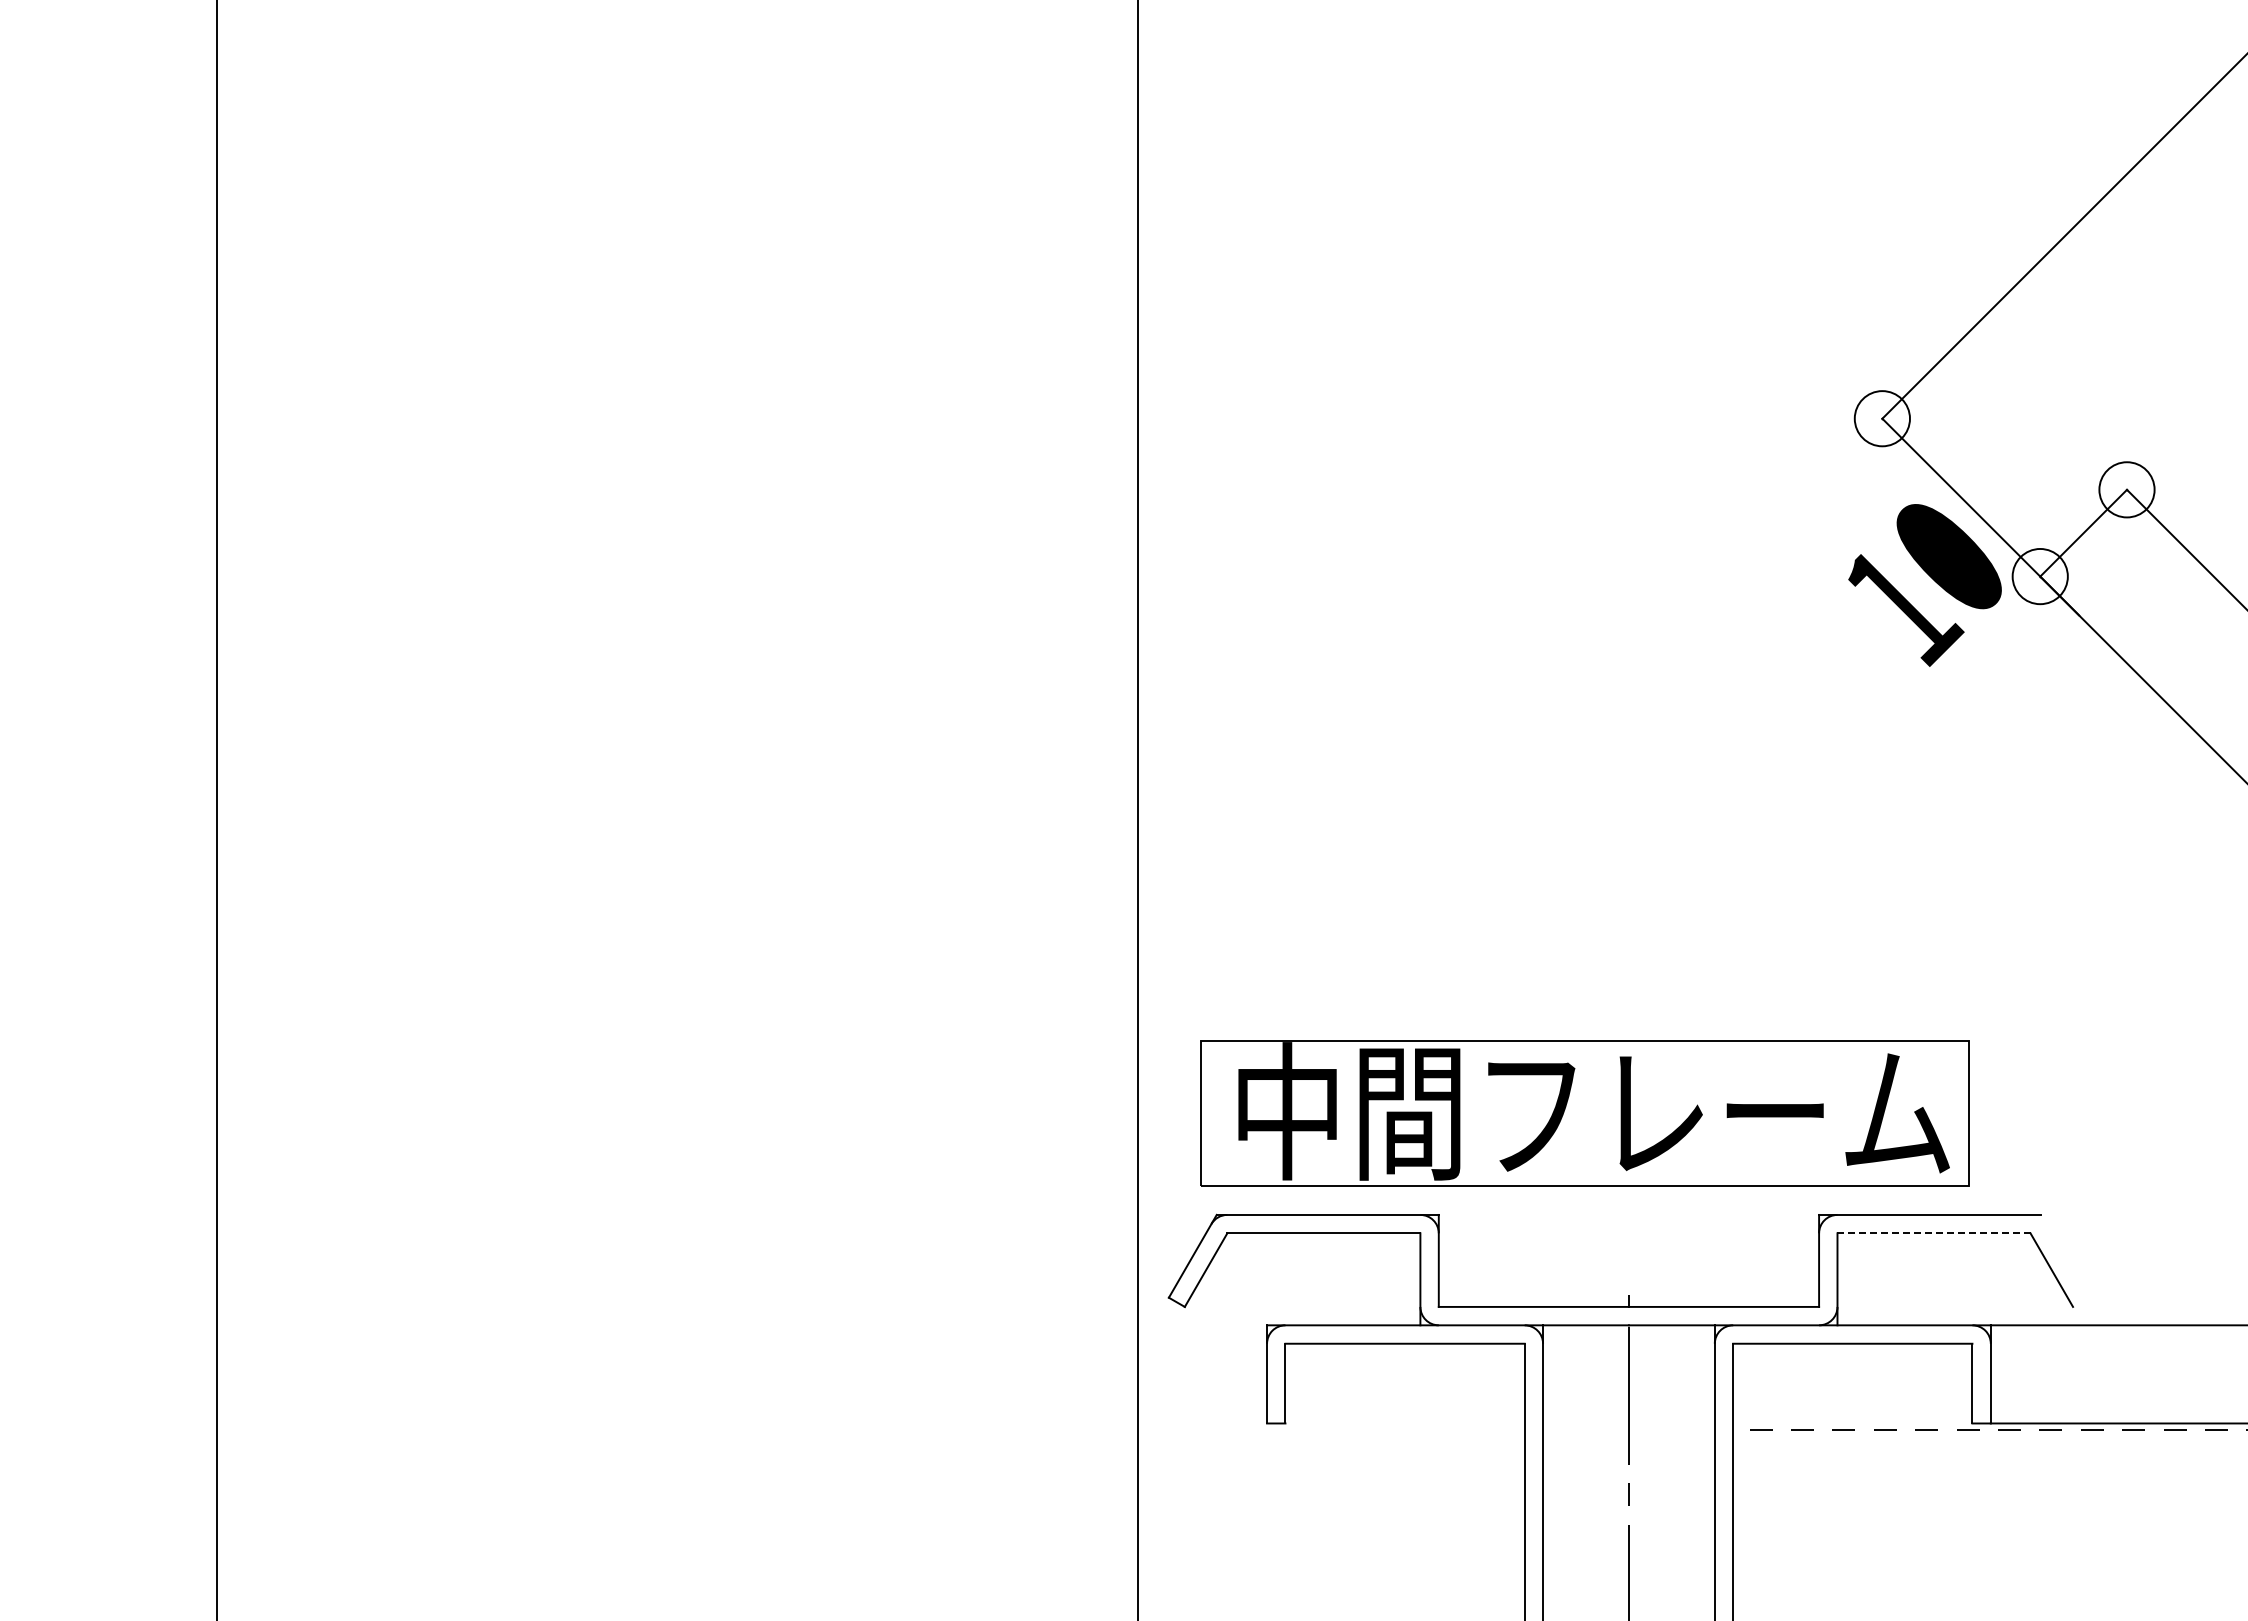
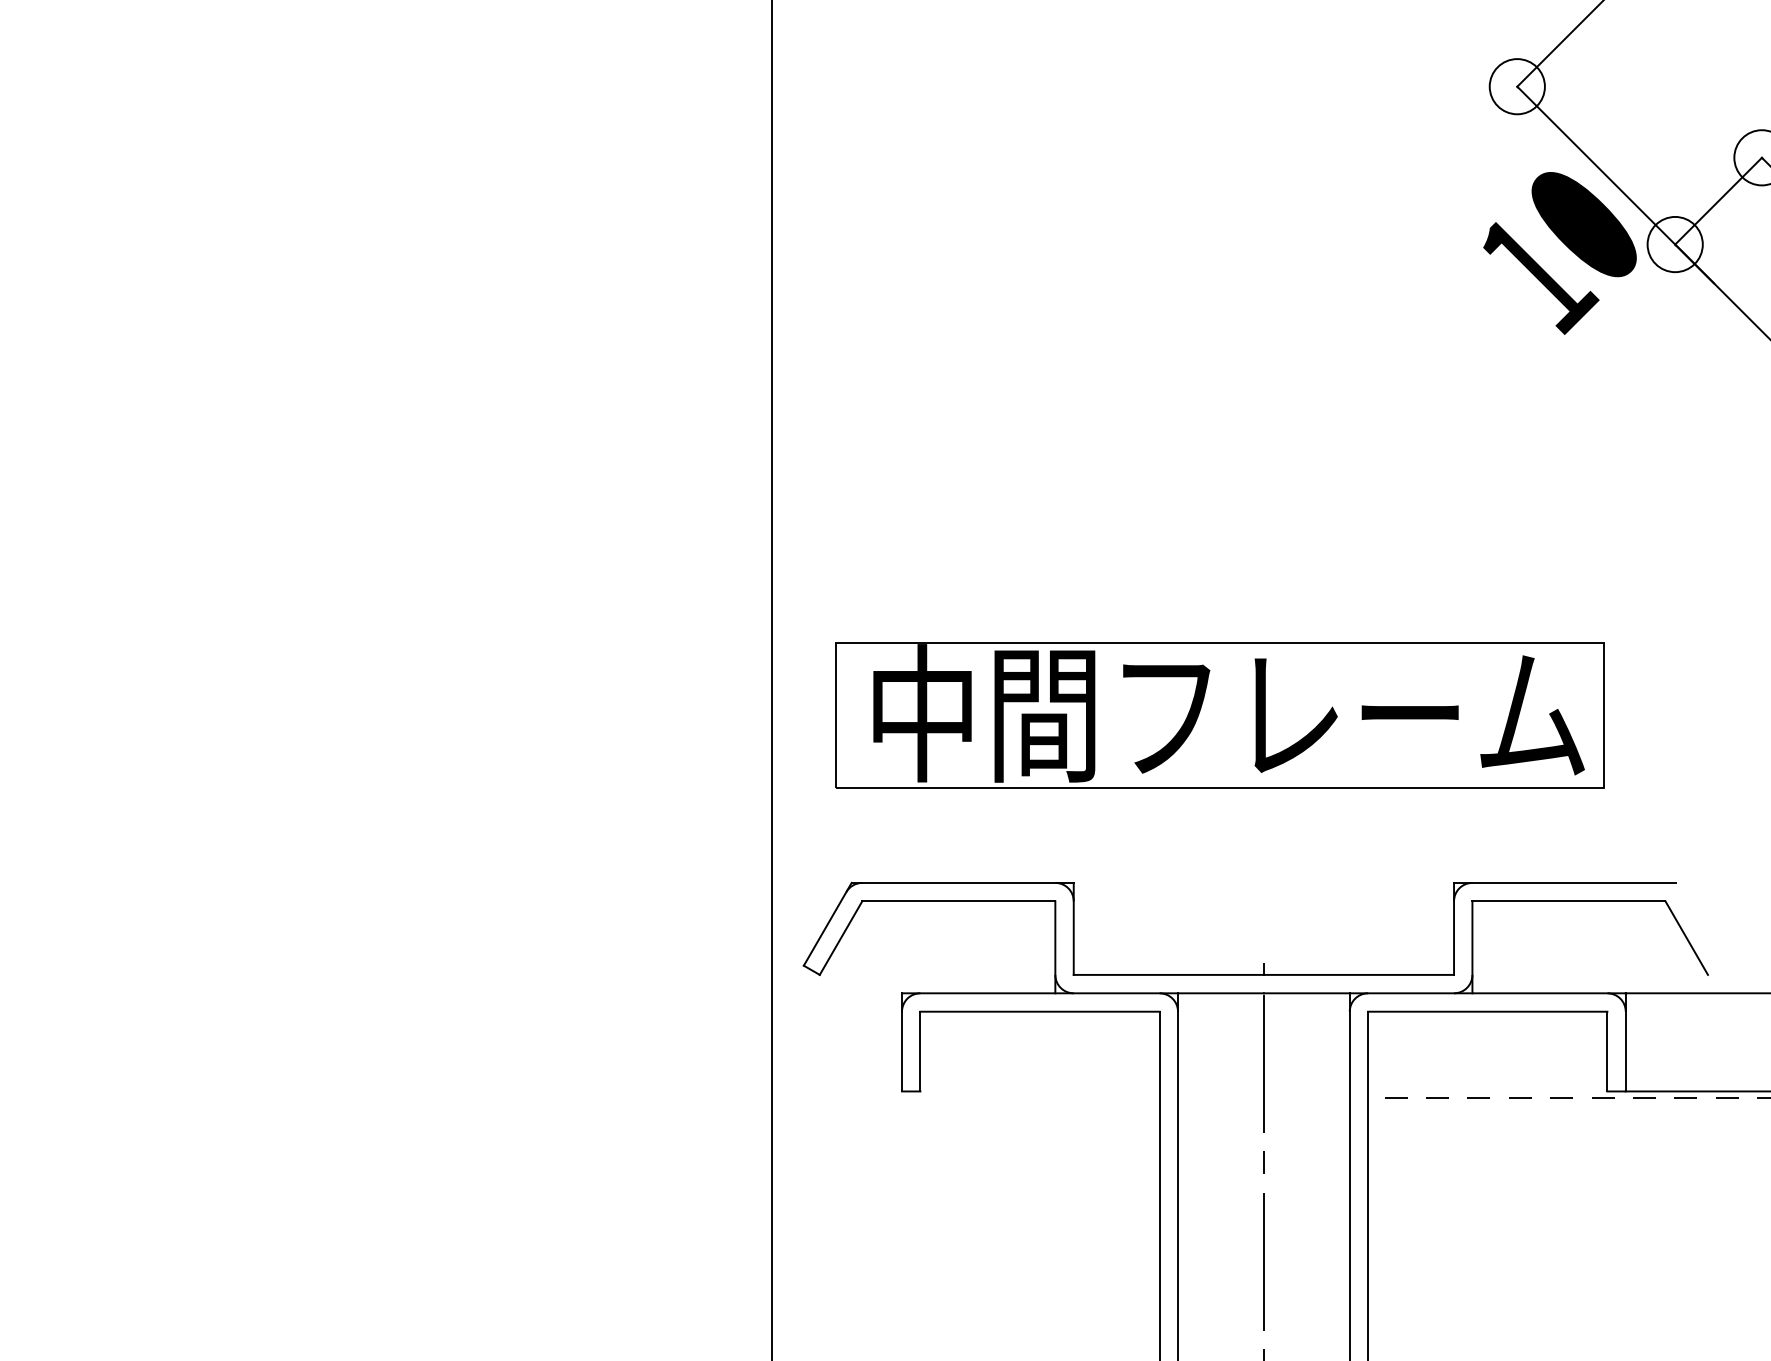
part: (1584, 1113) -> (1219, 715), moved
line: (1934, 1233) -> (1569, 901), dashed -> solid

